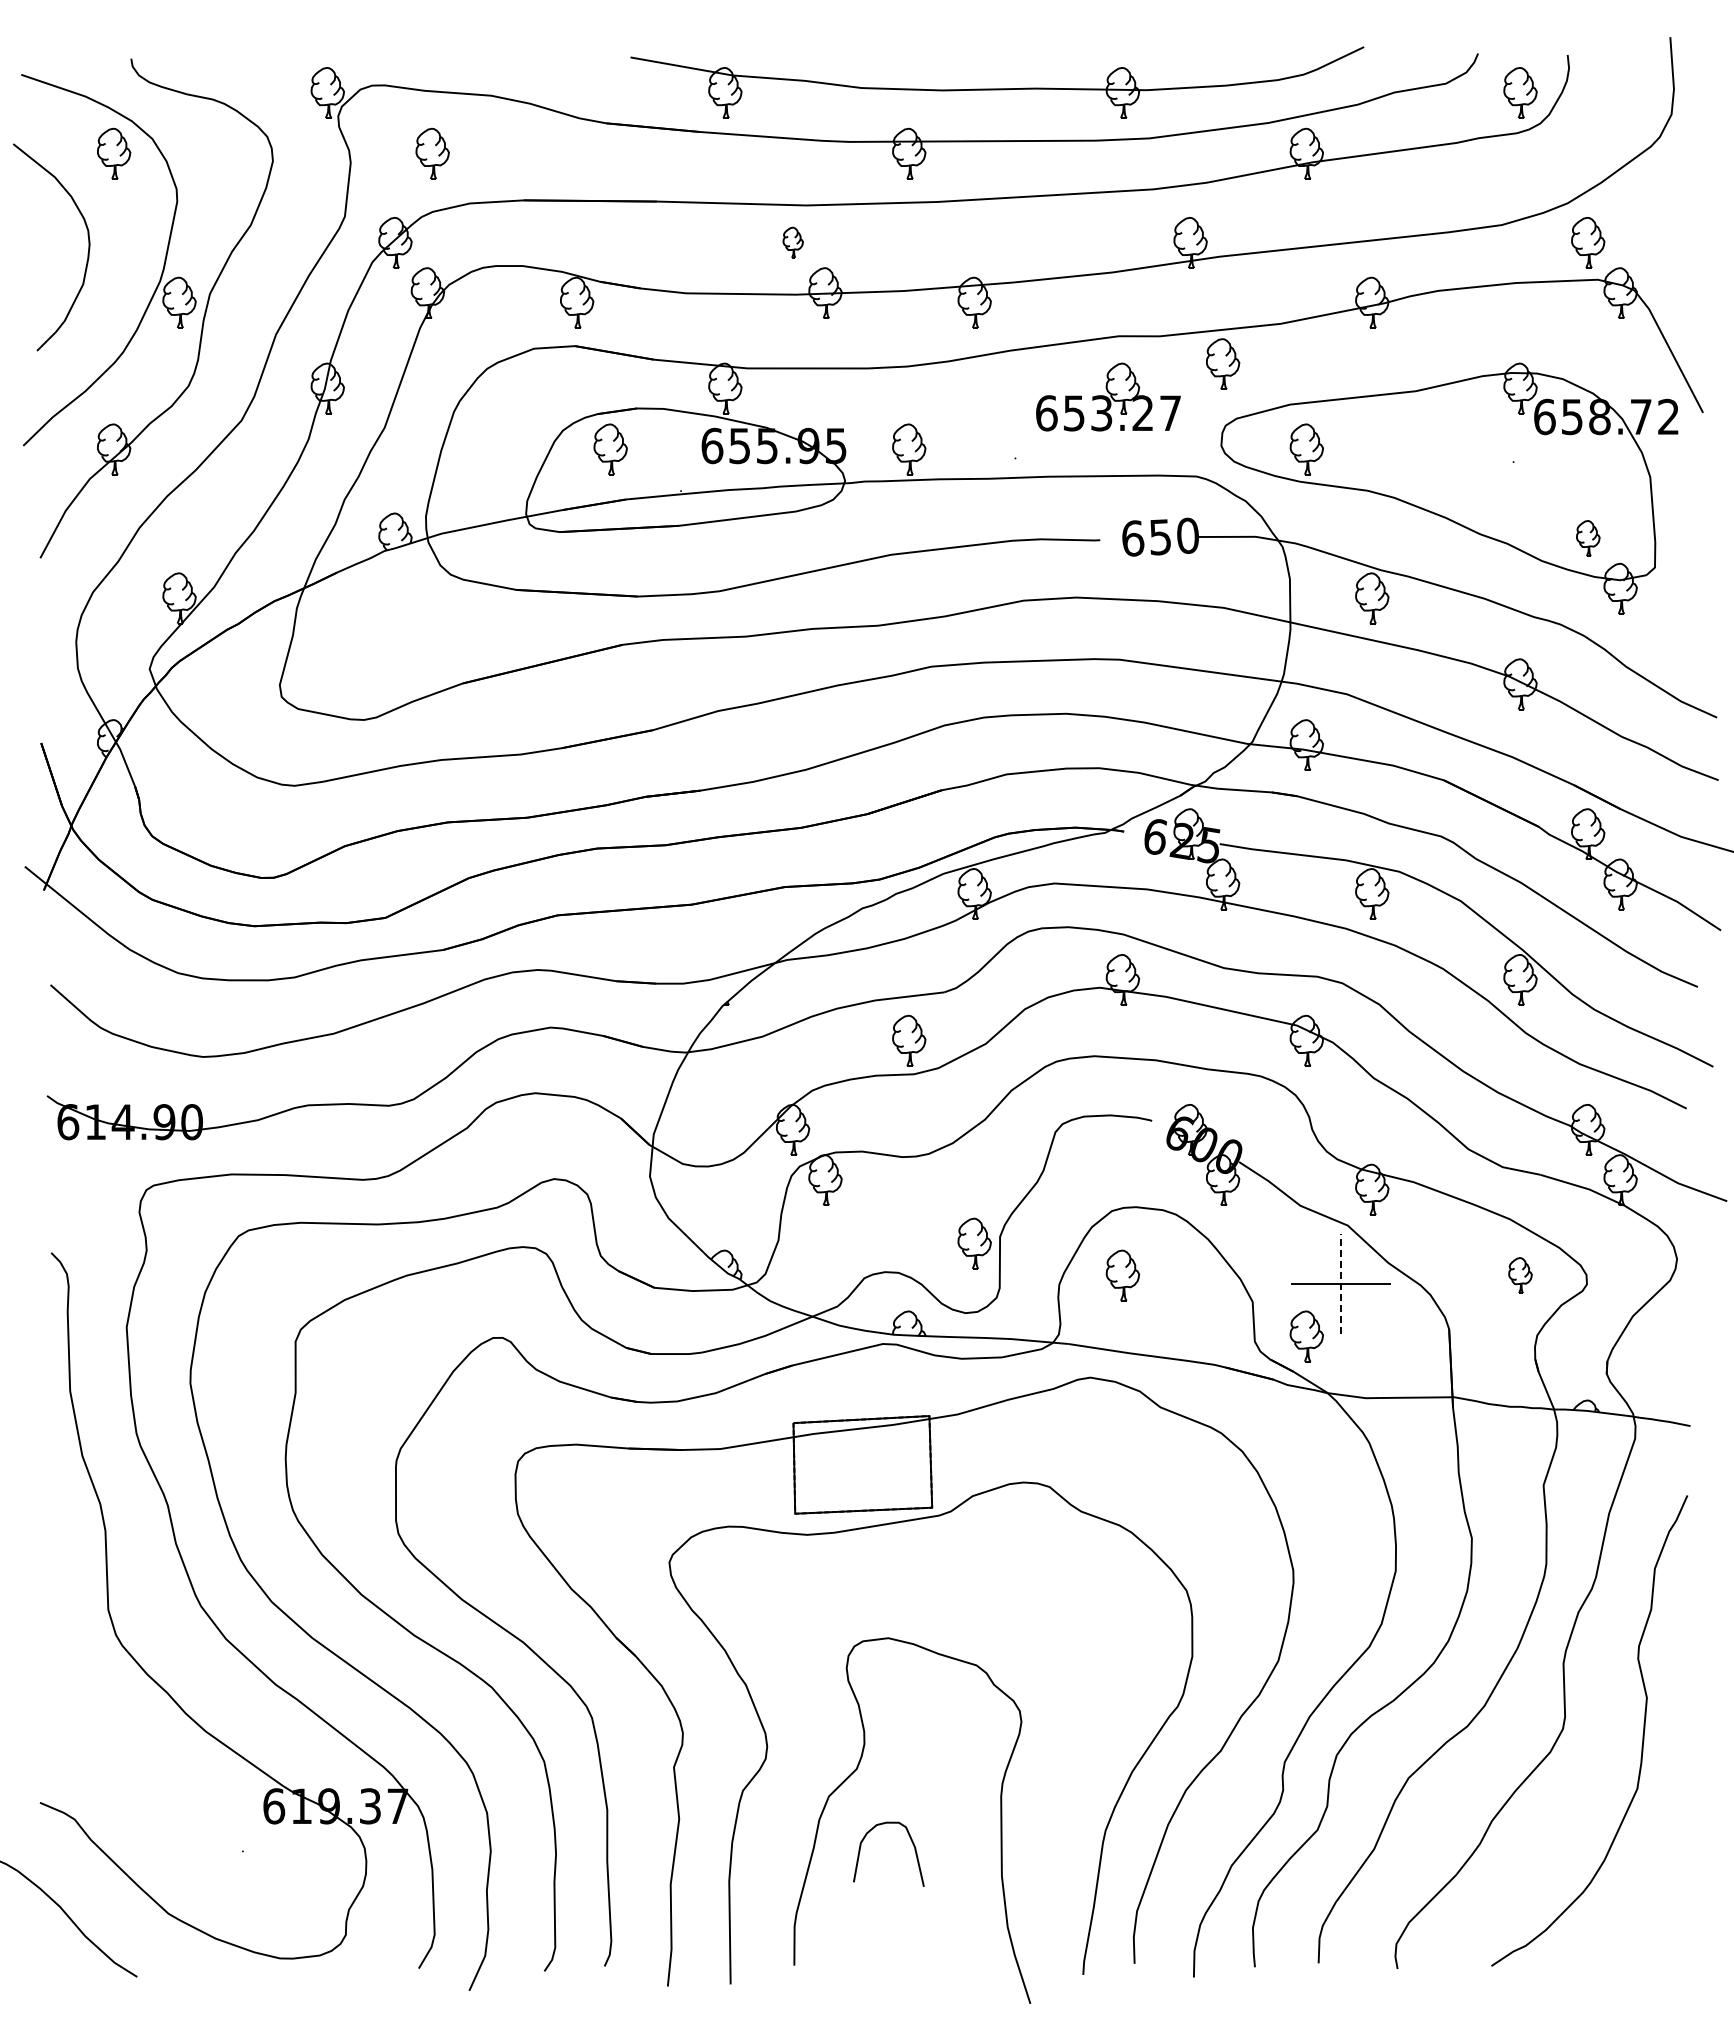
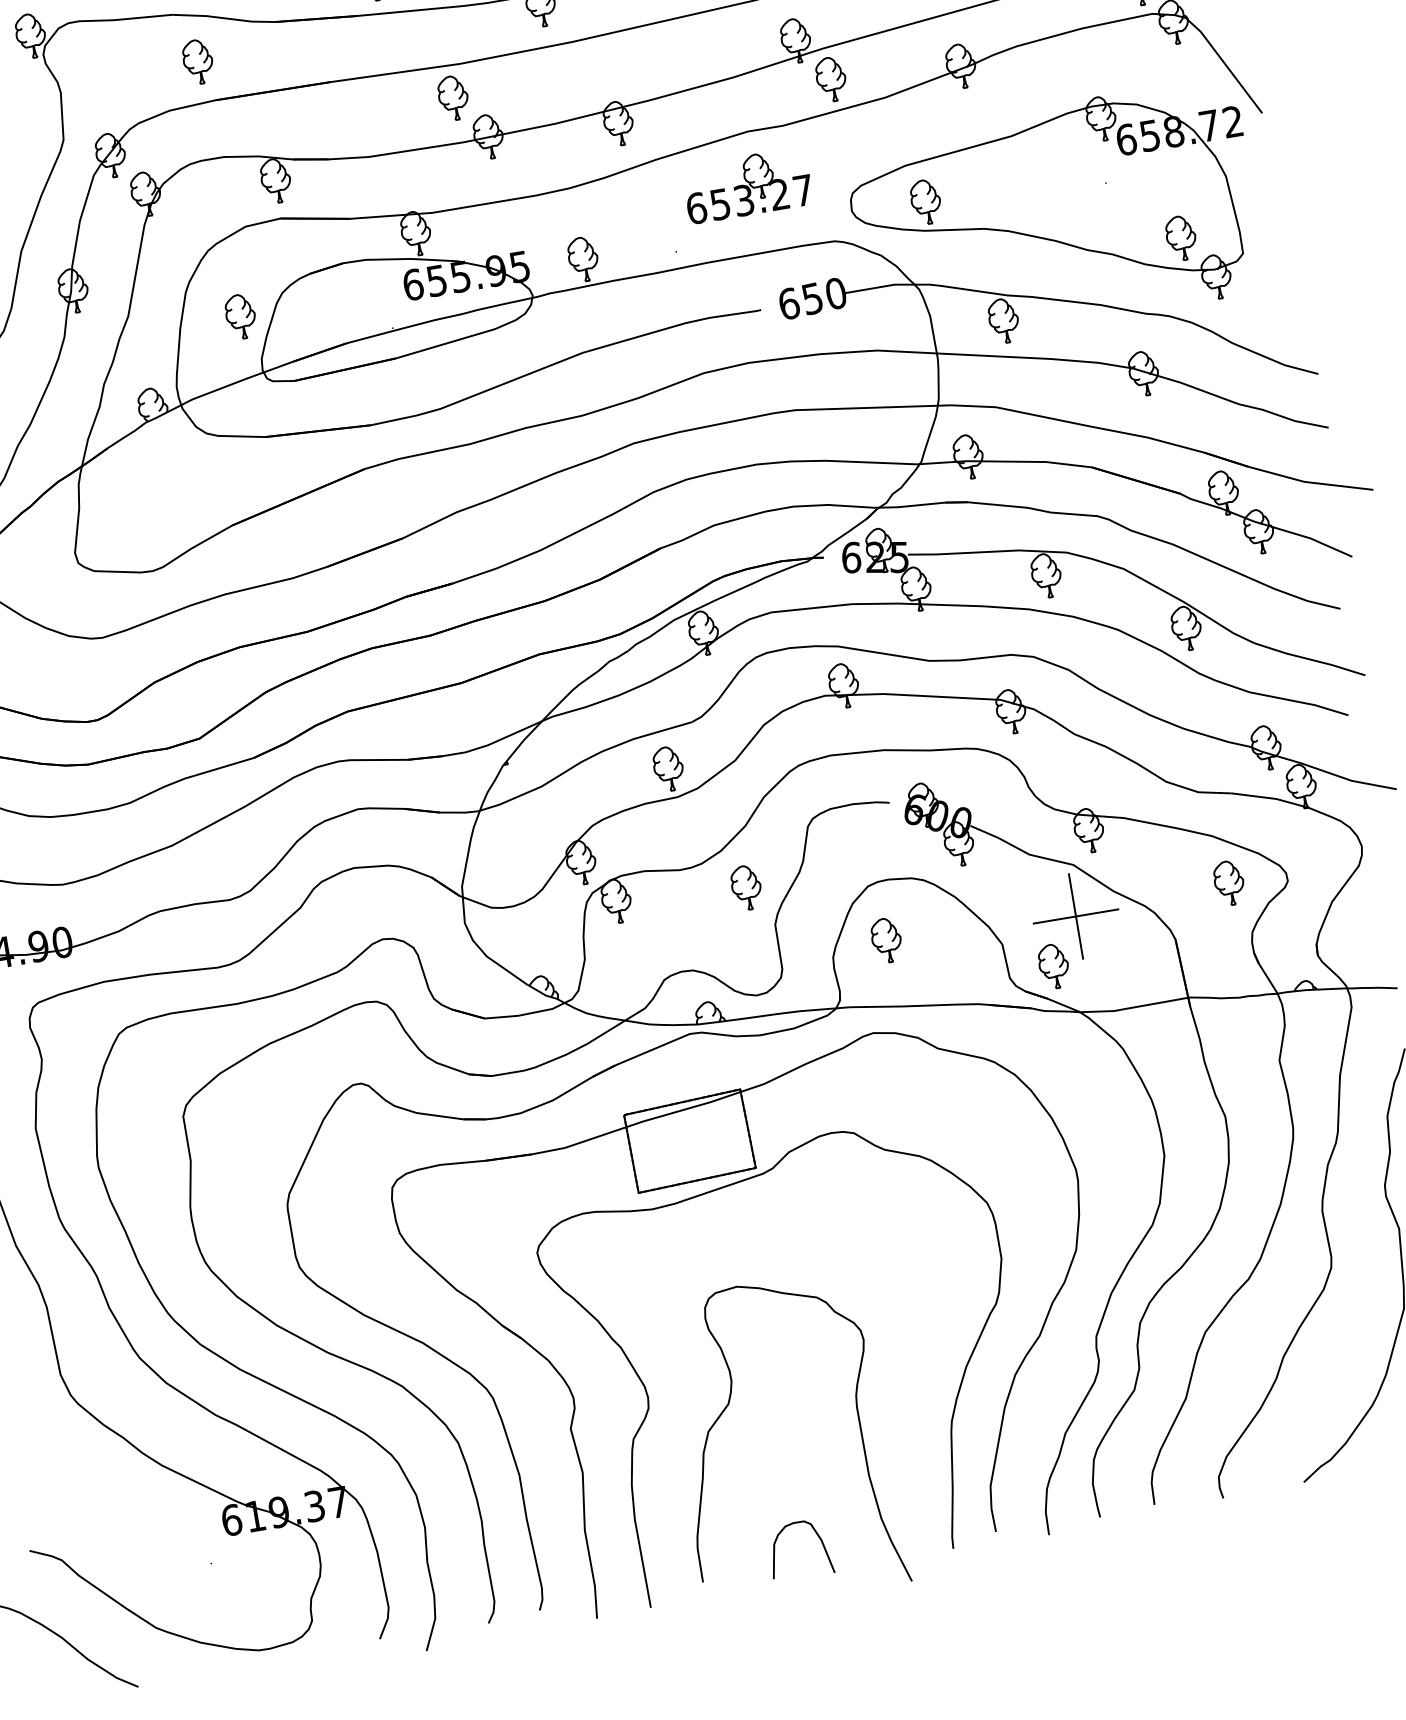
part: (432, 153) -> (198, 61), moved
part: (793, 242) -> (453, 97), size x1.67
part: (1223, 363) -> (831, 78), moved
part: (610, 449) -> (240, 316), moved
part: (1588, 538) -> (1181, 238), size x1.43
part: (974, 1243) -> (746, 887), moved
part: (1520, 1275) -> (1229, 883), size x1.43
line: (1341, 1283) -> (1076, 915), dashed -> solid
curve: (911, 1842) -> (817, 1536), moved

